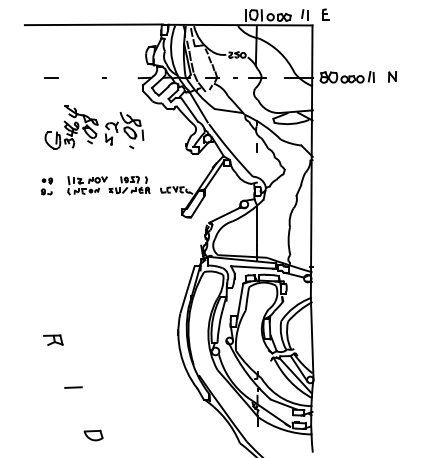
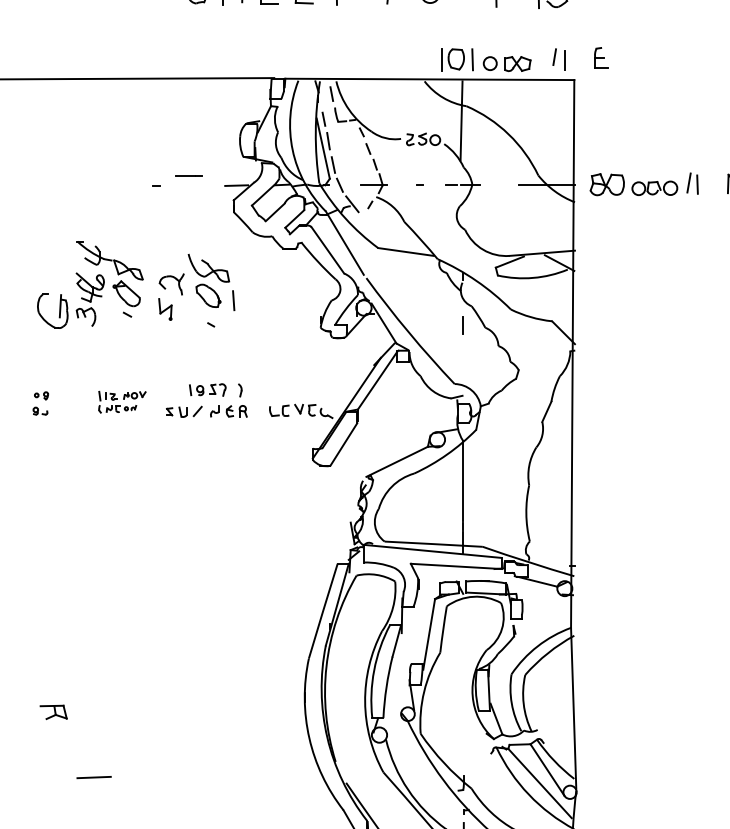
line: (51, 77) -> (188, 174), moved
part: (87, 185) -> (122, 401), size x0.6
part: (46, 186) -> (39, 403), size x0.7
part: (53, 339) -> (53, 711), size x0.7
line: (73, 387) -> (94, 777), moved

